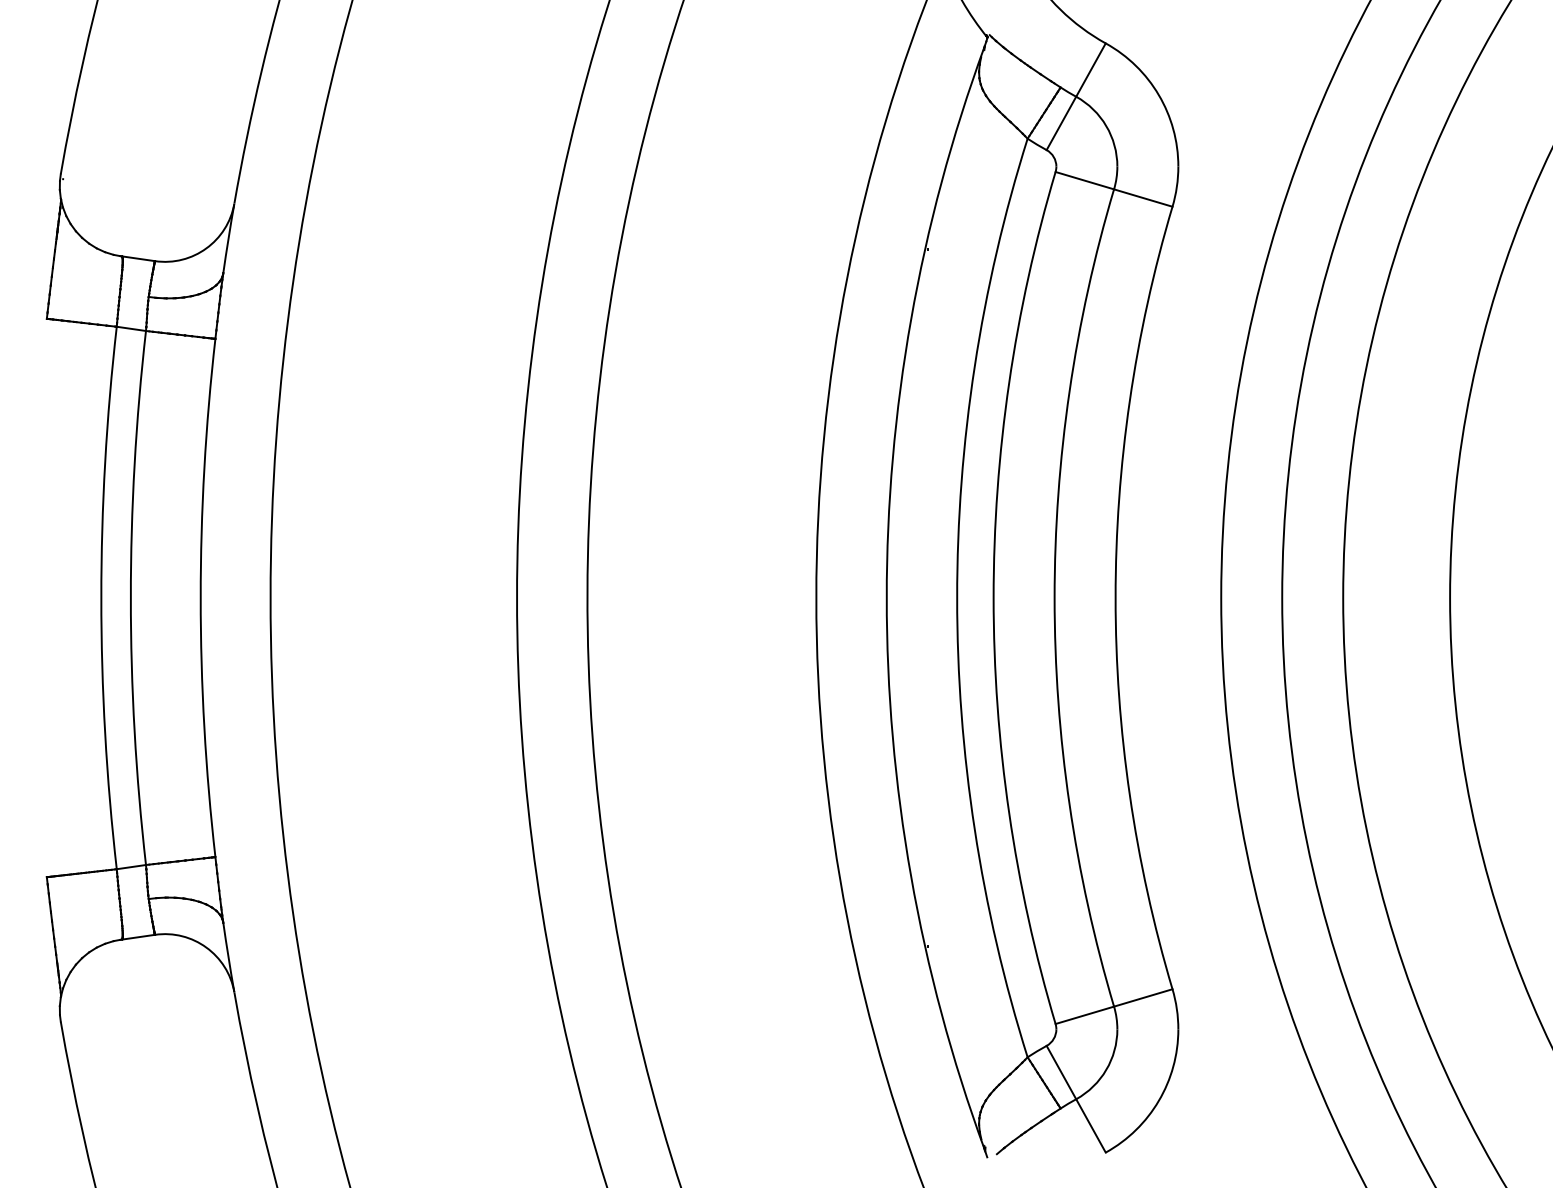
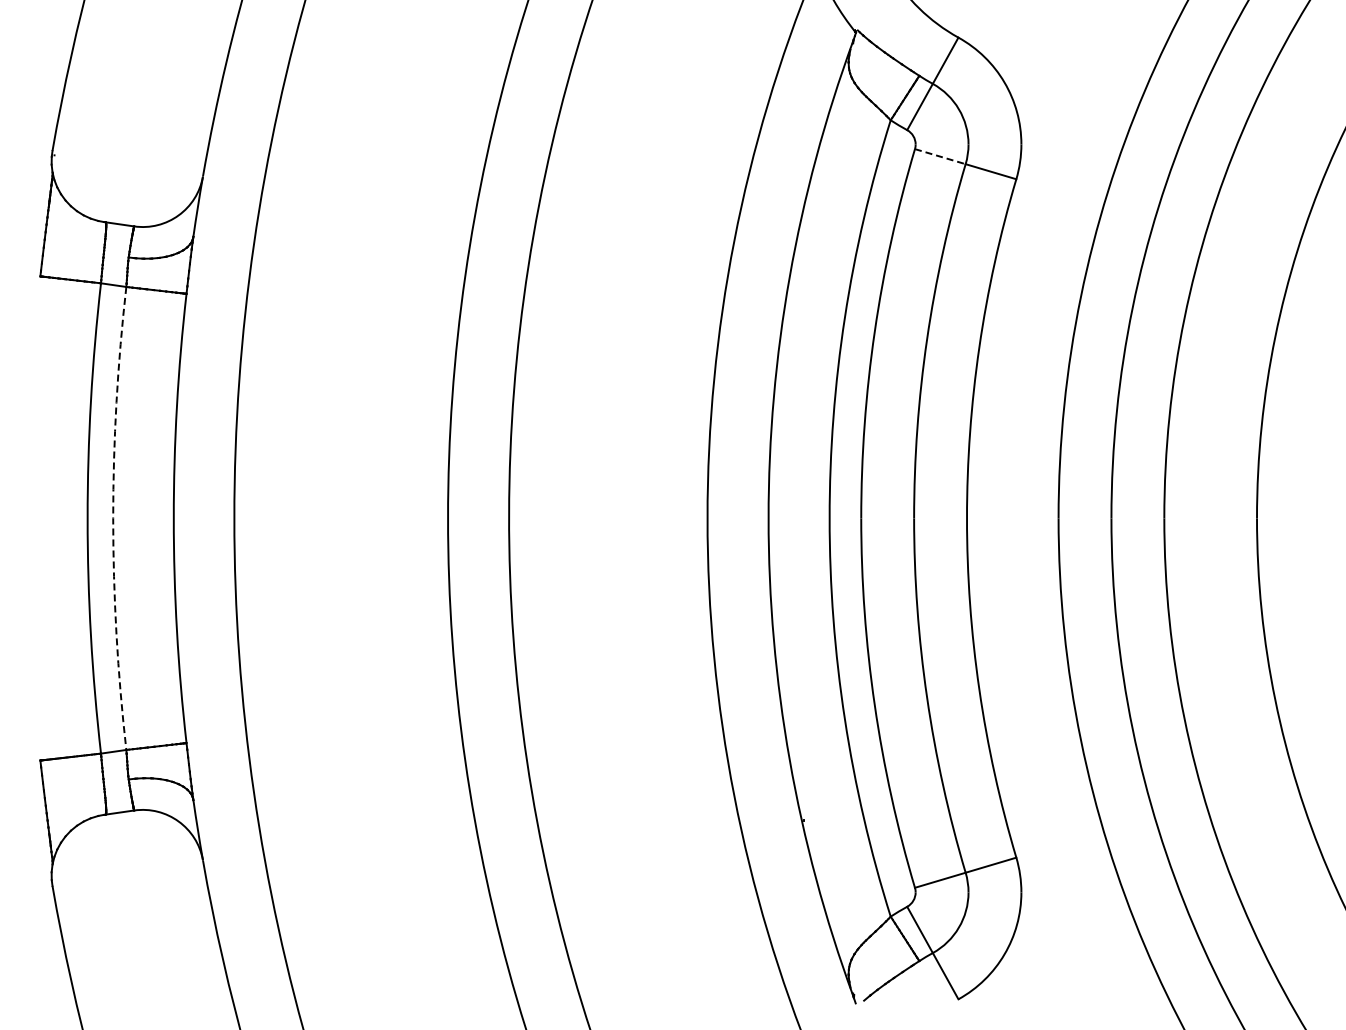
line: (1085, 180) -> (940, 156), solid -> dashed
arc: (131, 598) -> (113, 518), solid -> dashed

